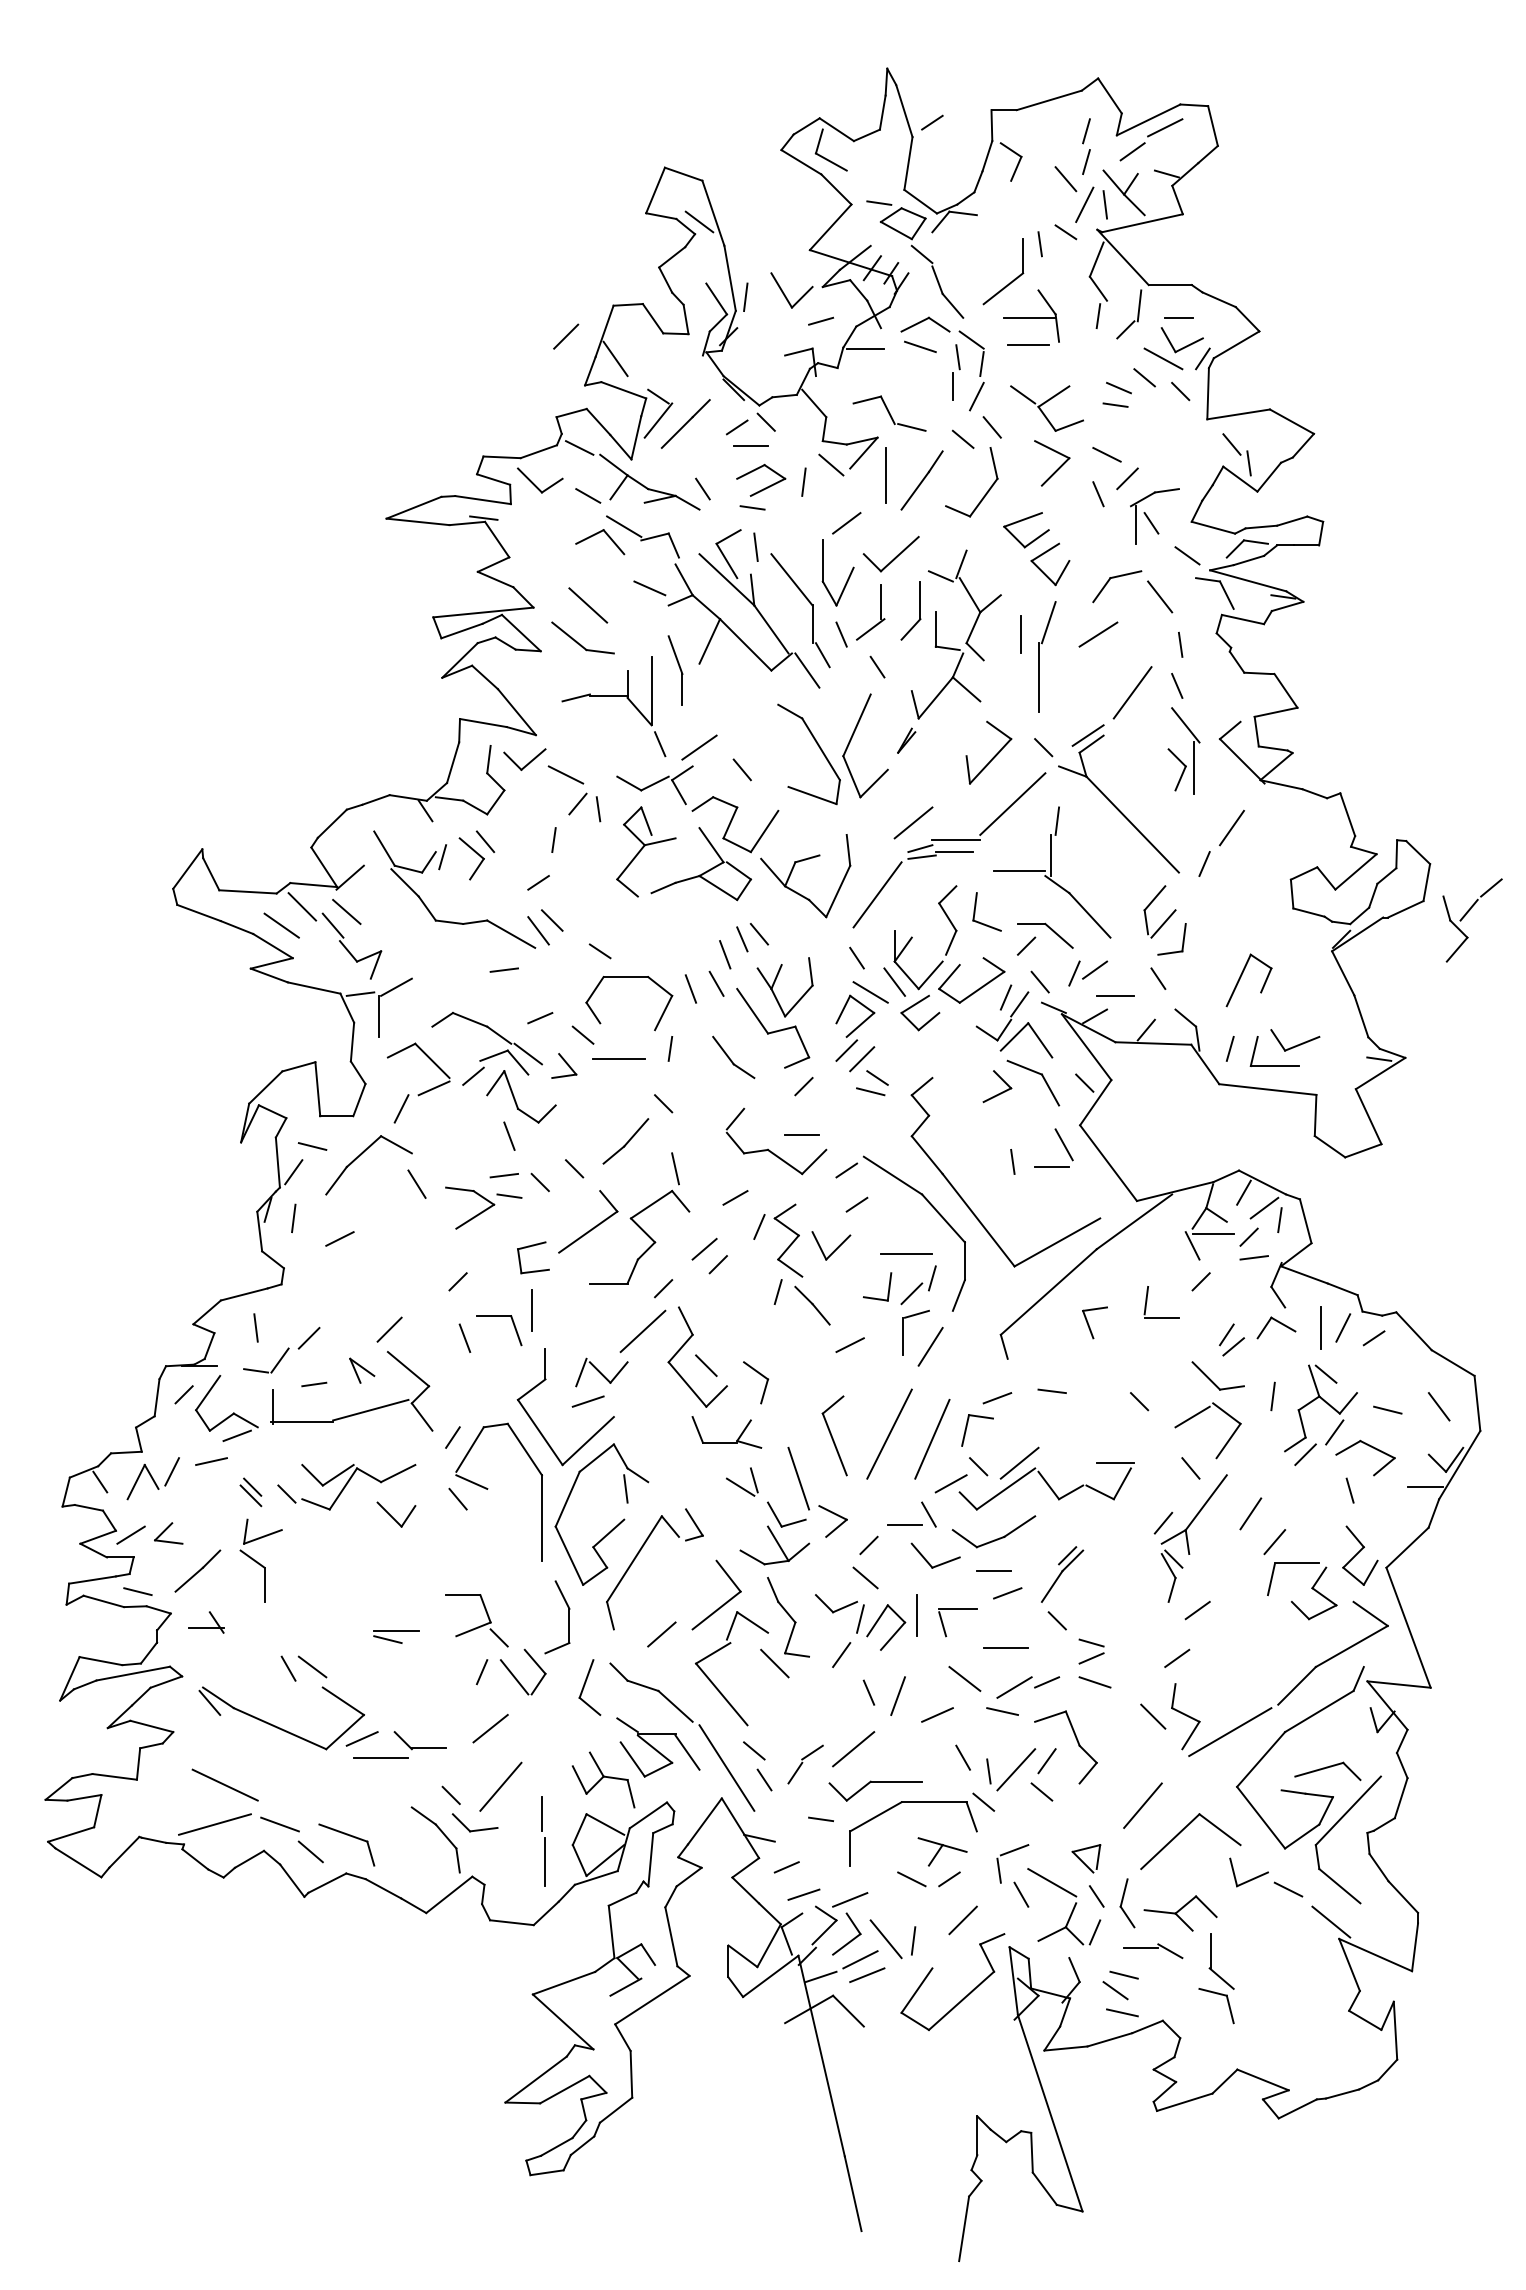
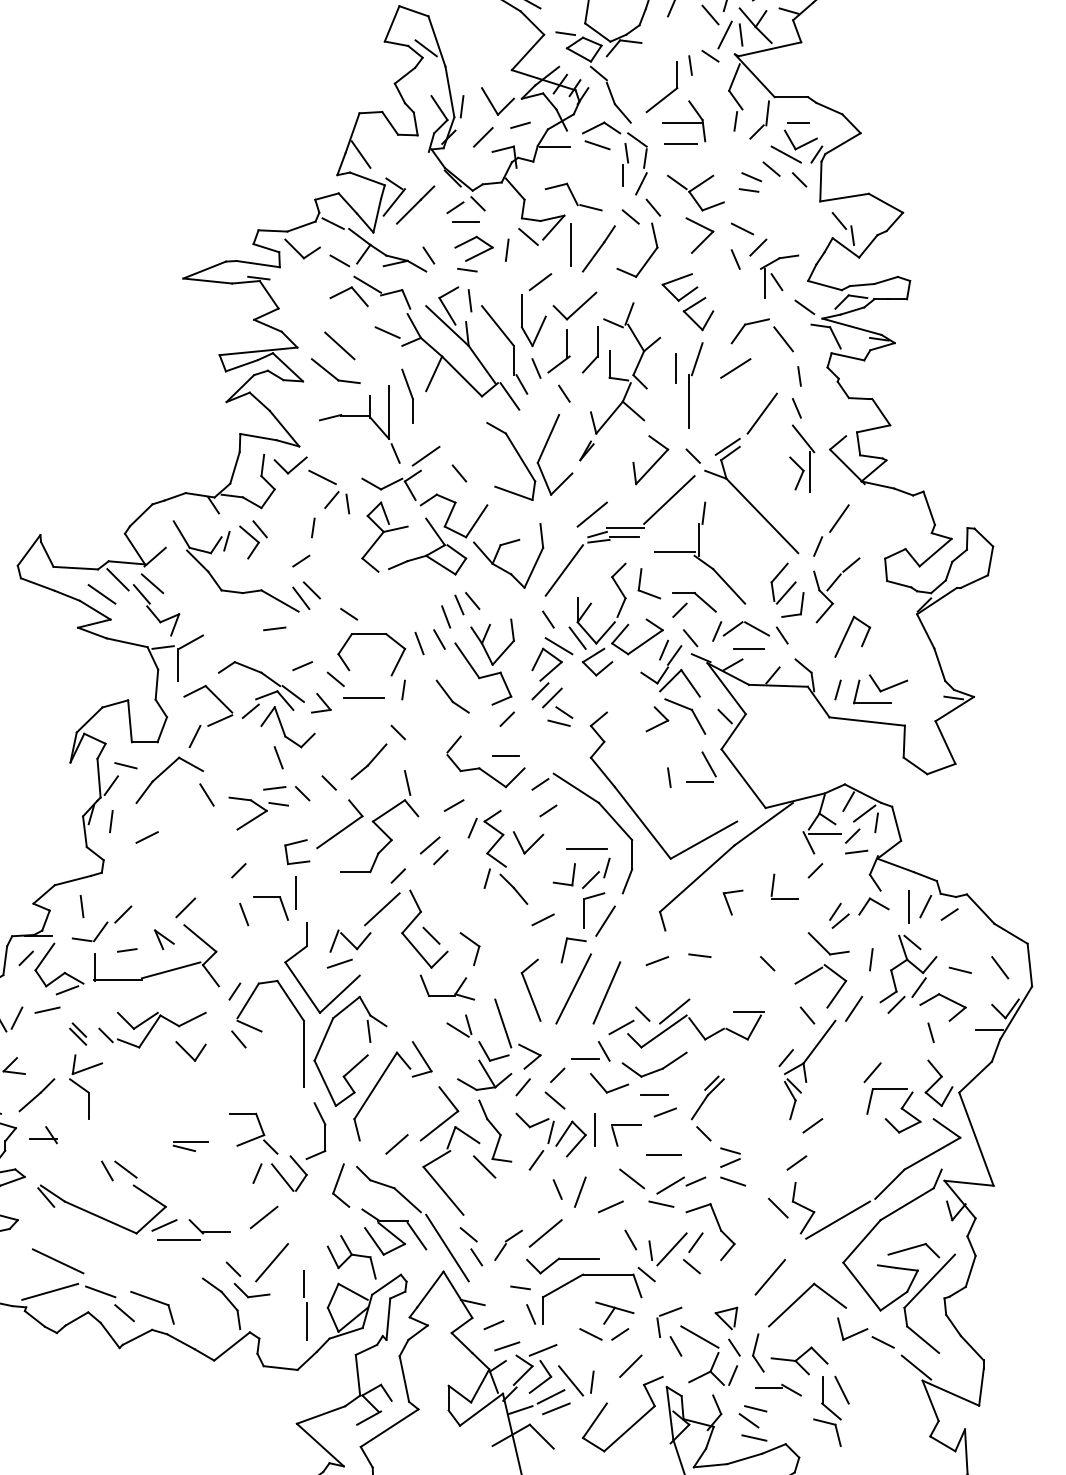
line: (566, 336) -> (483, 137), moved
part: (1466, 915) -> (832, 586), moved
line: (1125, 969) -> (756, 628), added
part: (967, 1427) -> (565, 948), moved
line: (1250, 1513) -> (853, 1008), moved
part: (694, 1524) -> (422, 1059), size x1.43
line: (824, 1560) -> (523, 1087), added
line: (834, 1853) -> (530, 1314), added
line: (1234, 1951) -> (841, 1390), added

